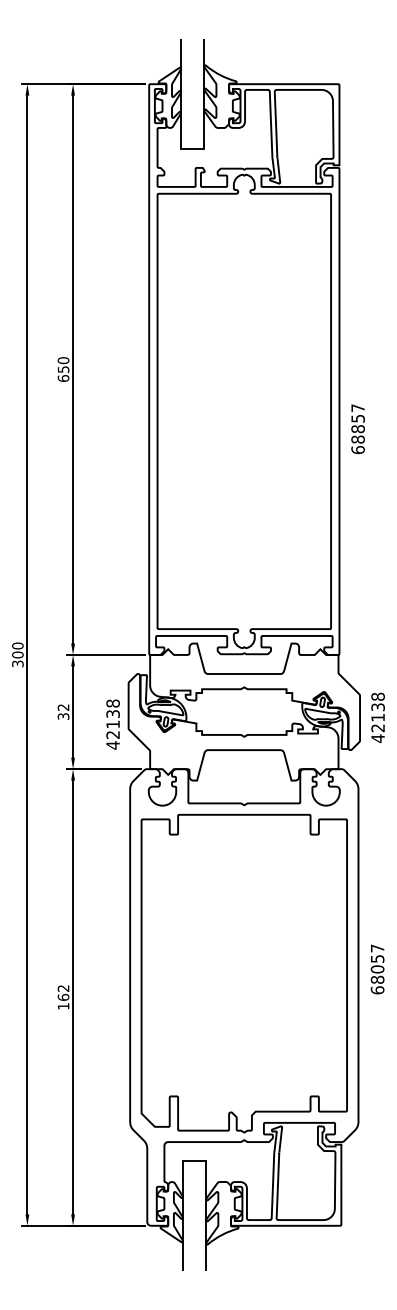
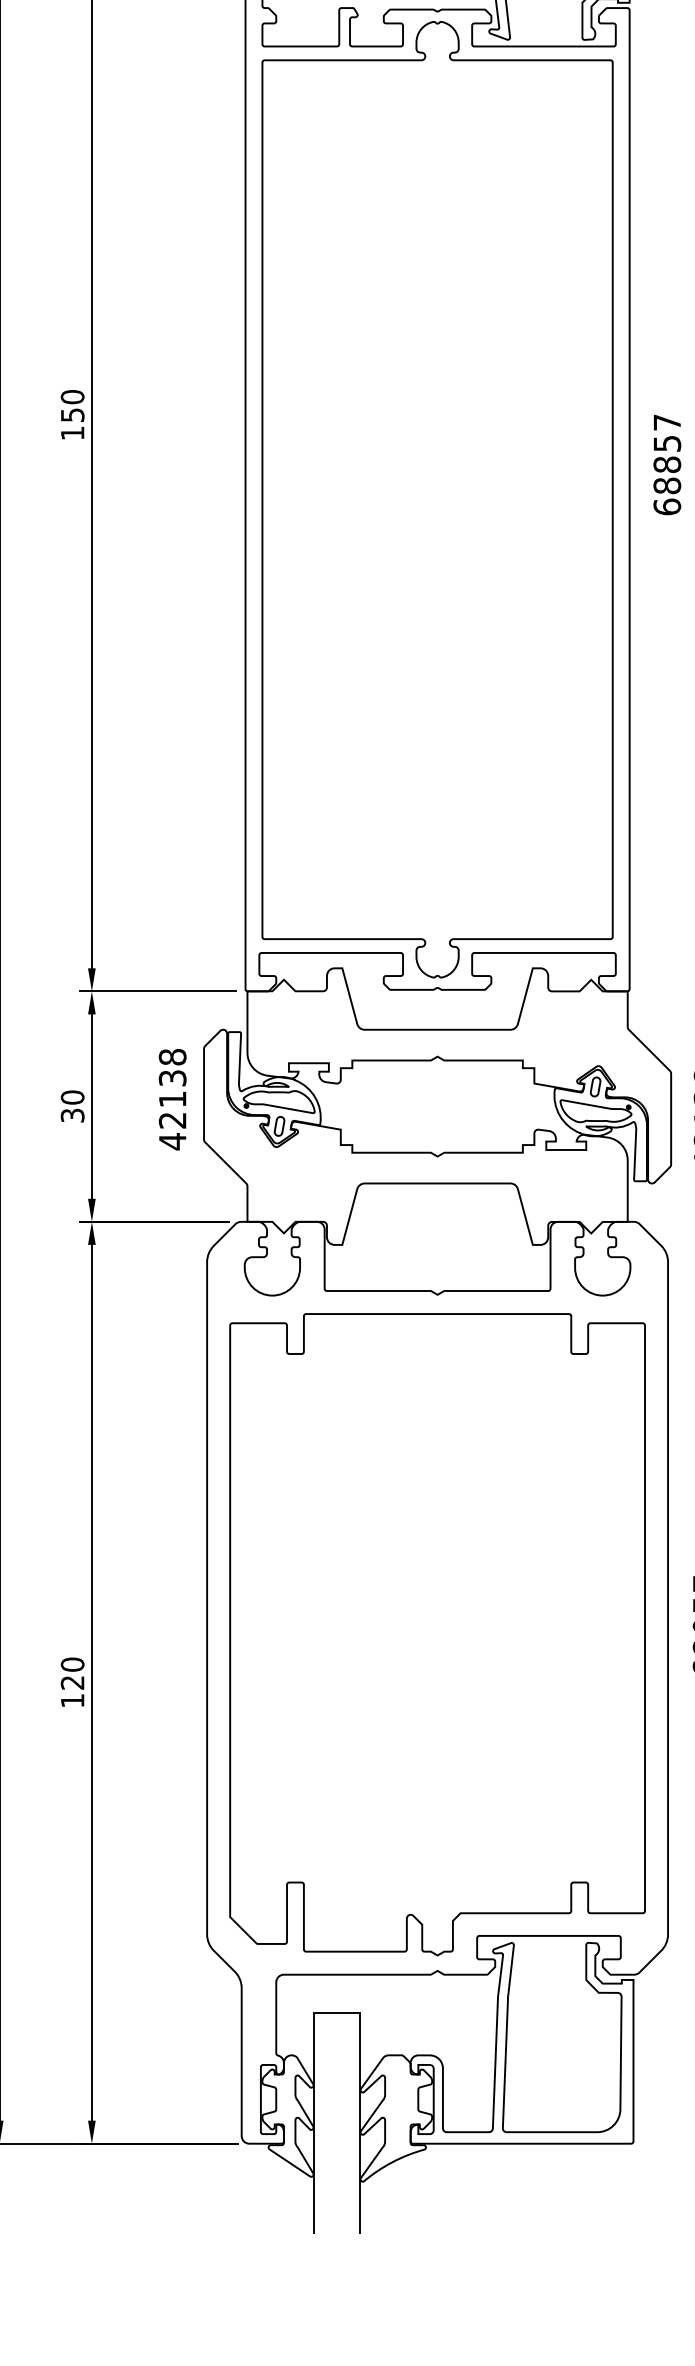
text: (63, 378) -> (72, 433), 650 -> 150
text: (357, 429) -> (666, 465), moved
text: (63, 707) -> (72, 1097), 32 -> 30
text: (112, 724) -> (171, 1099), moved
text: (63, 992) -> (72, 1672), 162 -> 120

